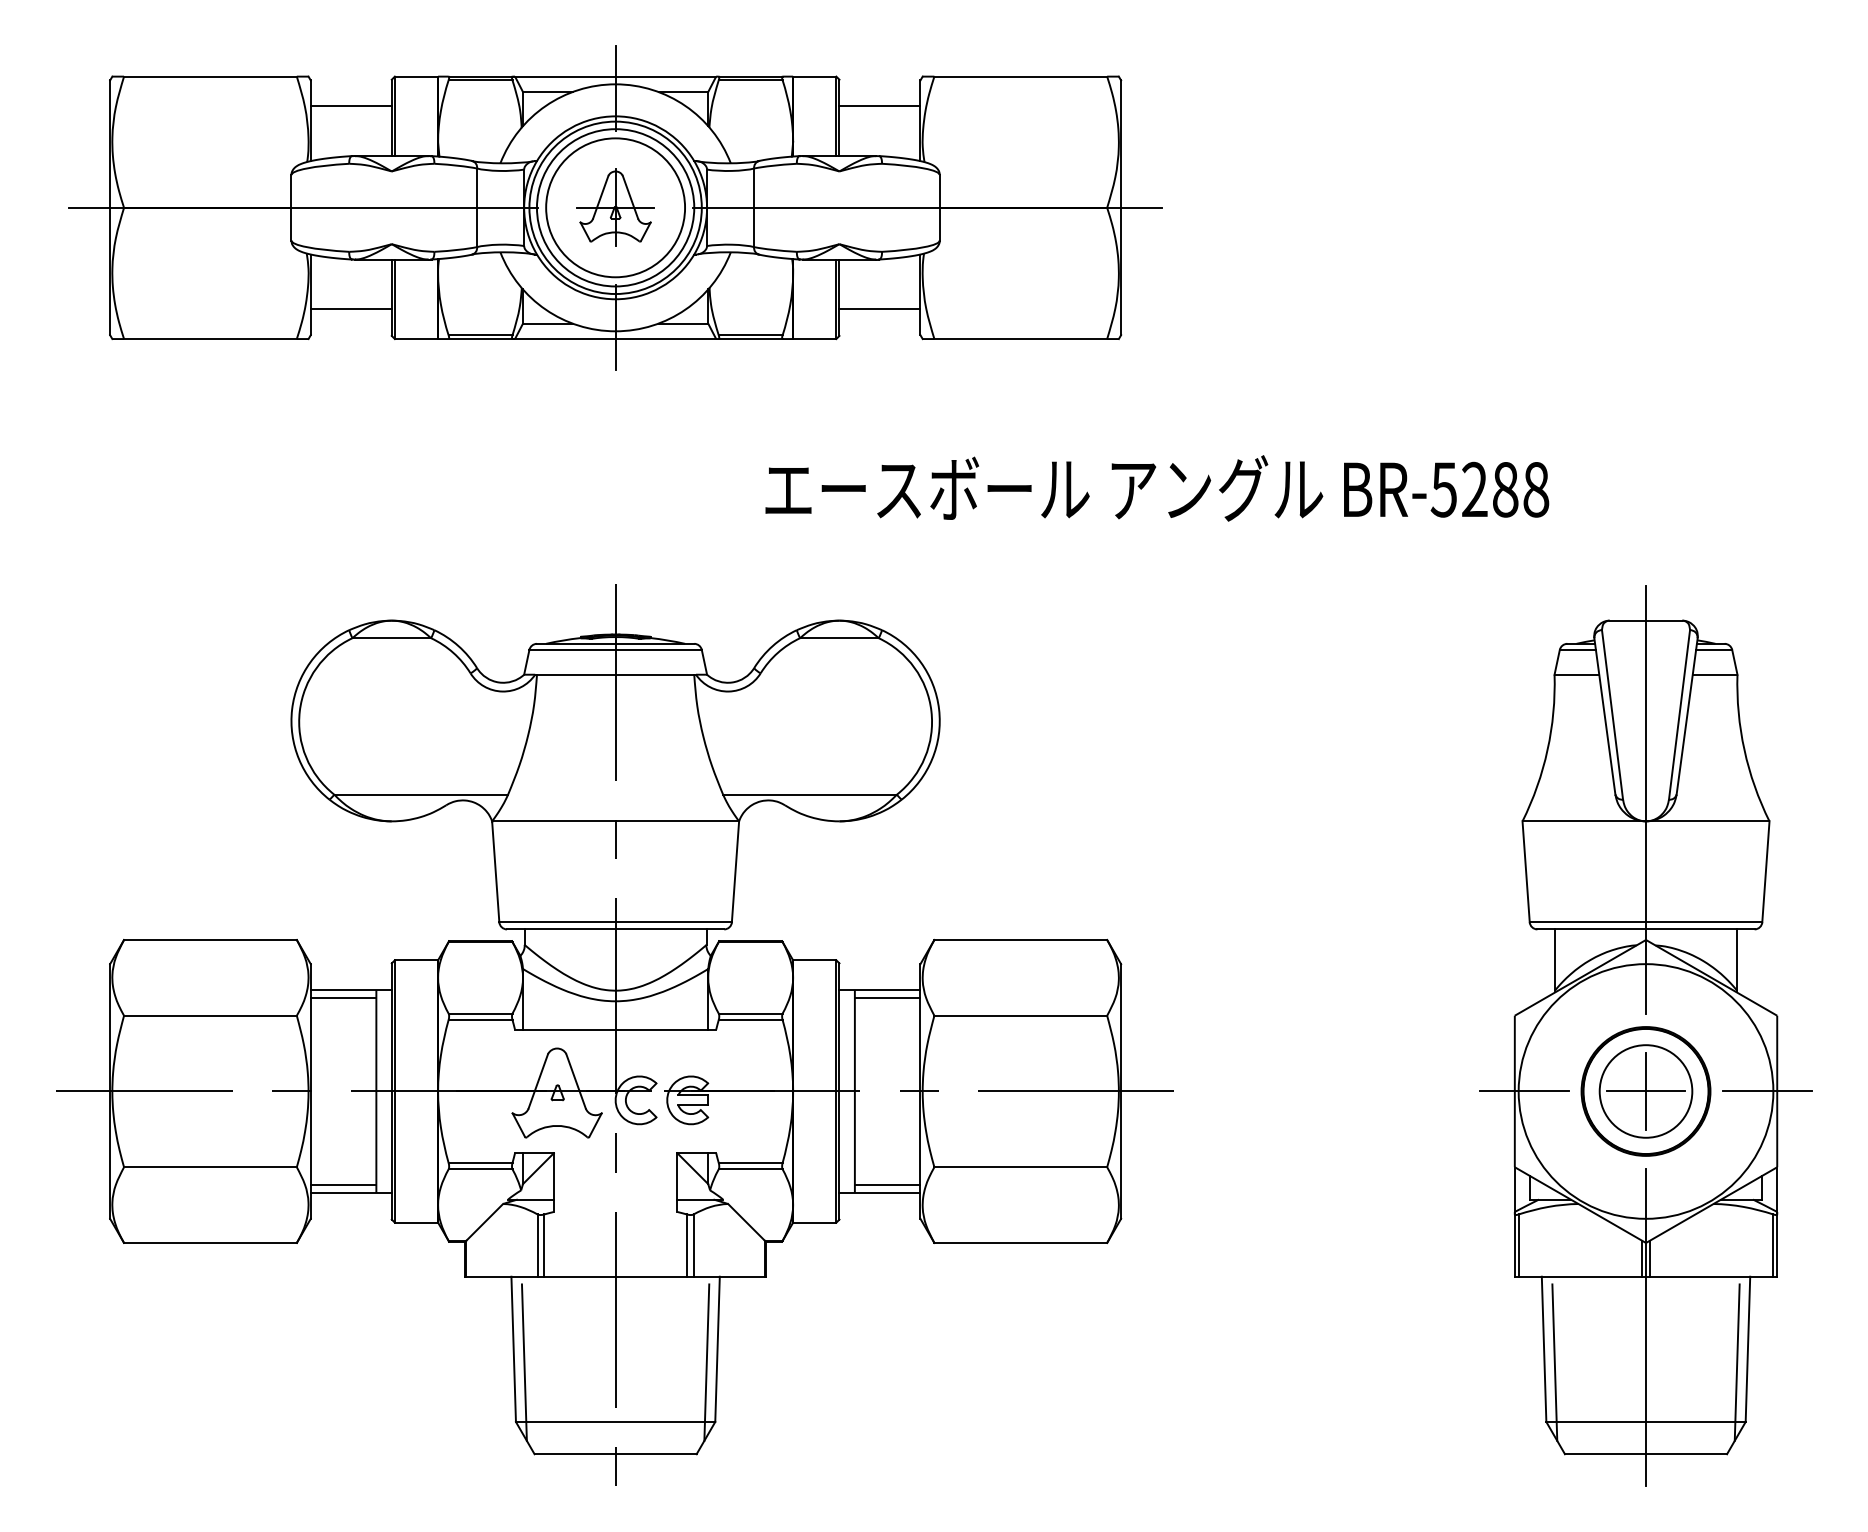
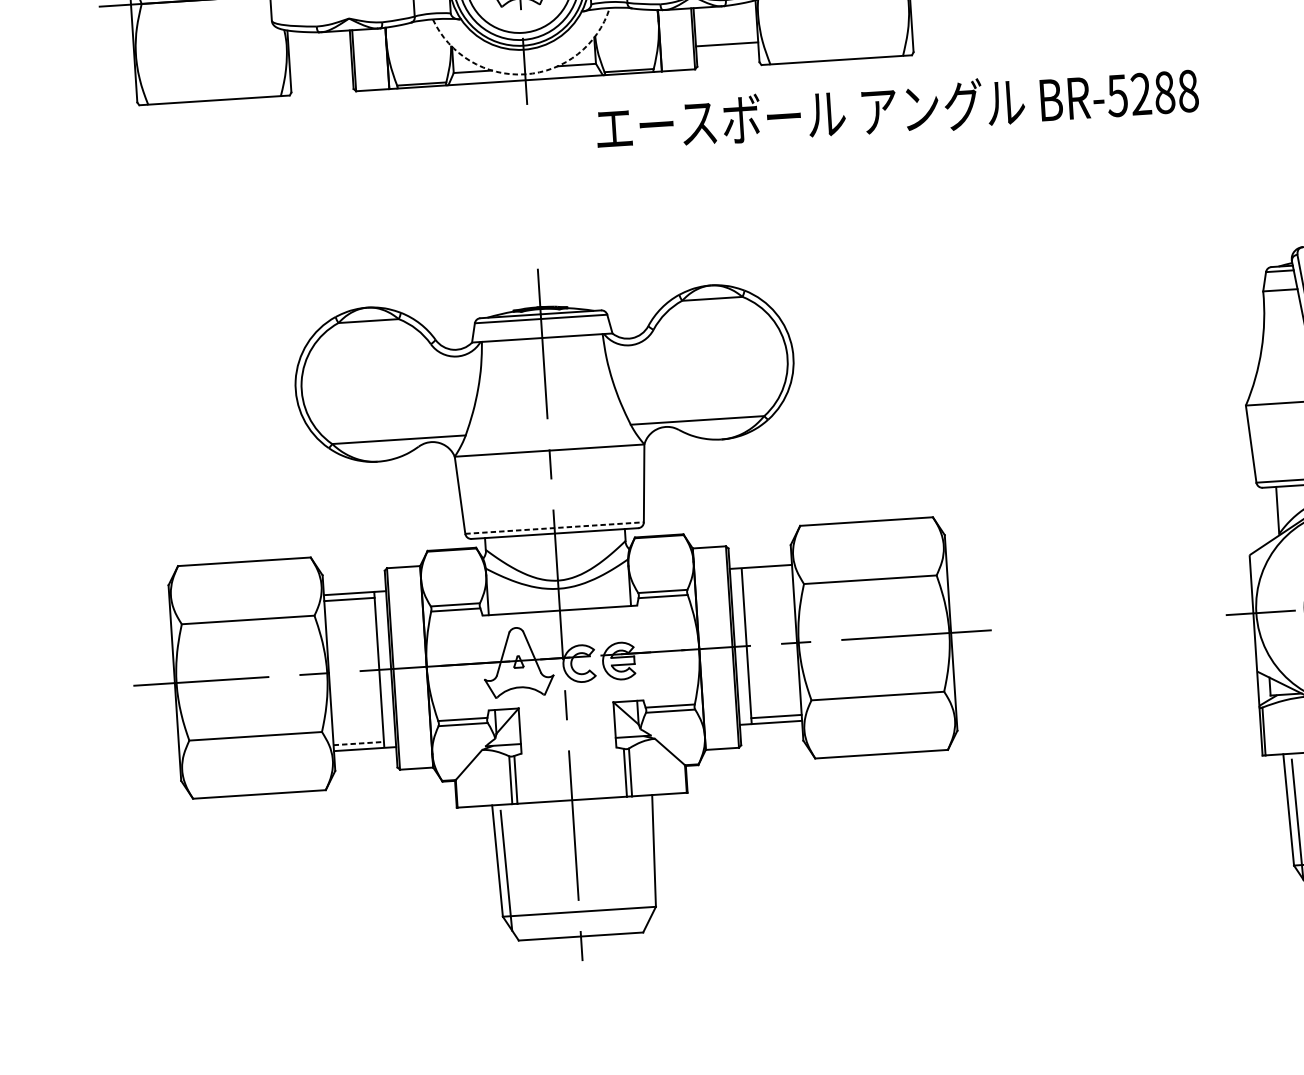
line: (350, 309) -> (320, 70), removed
arc: (615, 331) -> (525, 74), solid -> dashed
text: (1157, 488) -> (897, 109), moved
line: (616, 922) -> (555, 528), solid -> dashed
line: (887, 997) -> (767, 572), removed
line: (343, 1185) -> (358, 743), solid -> dashed
line: (706, 1362) -> (646, 861), removed

